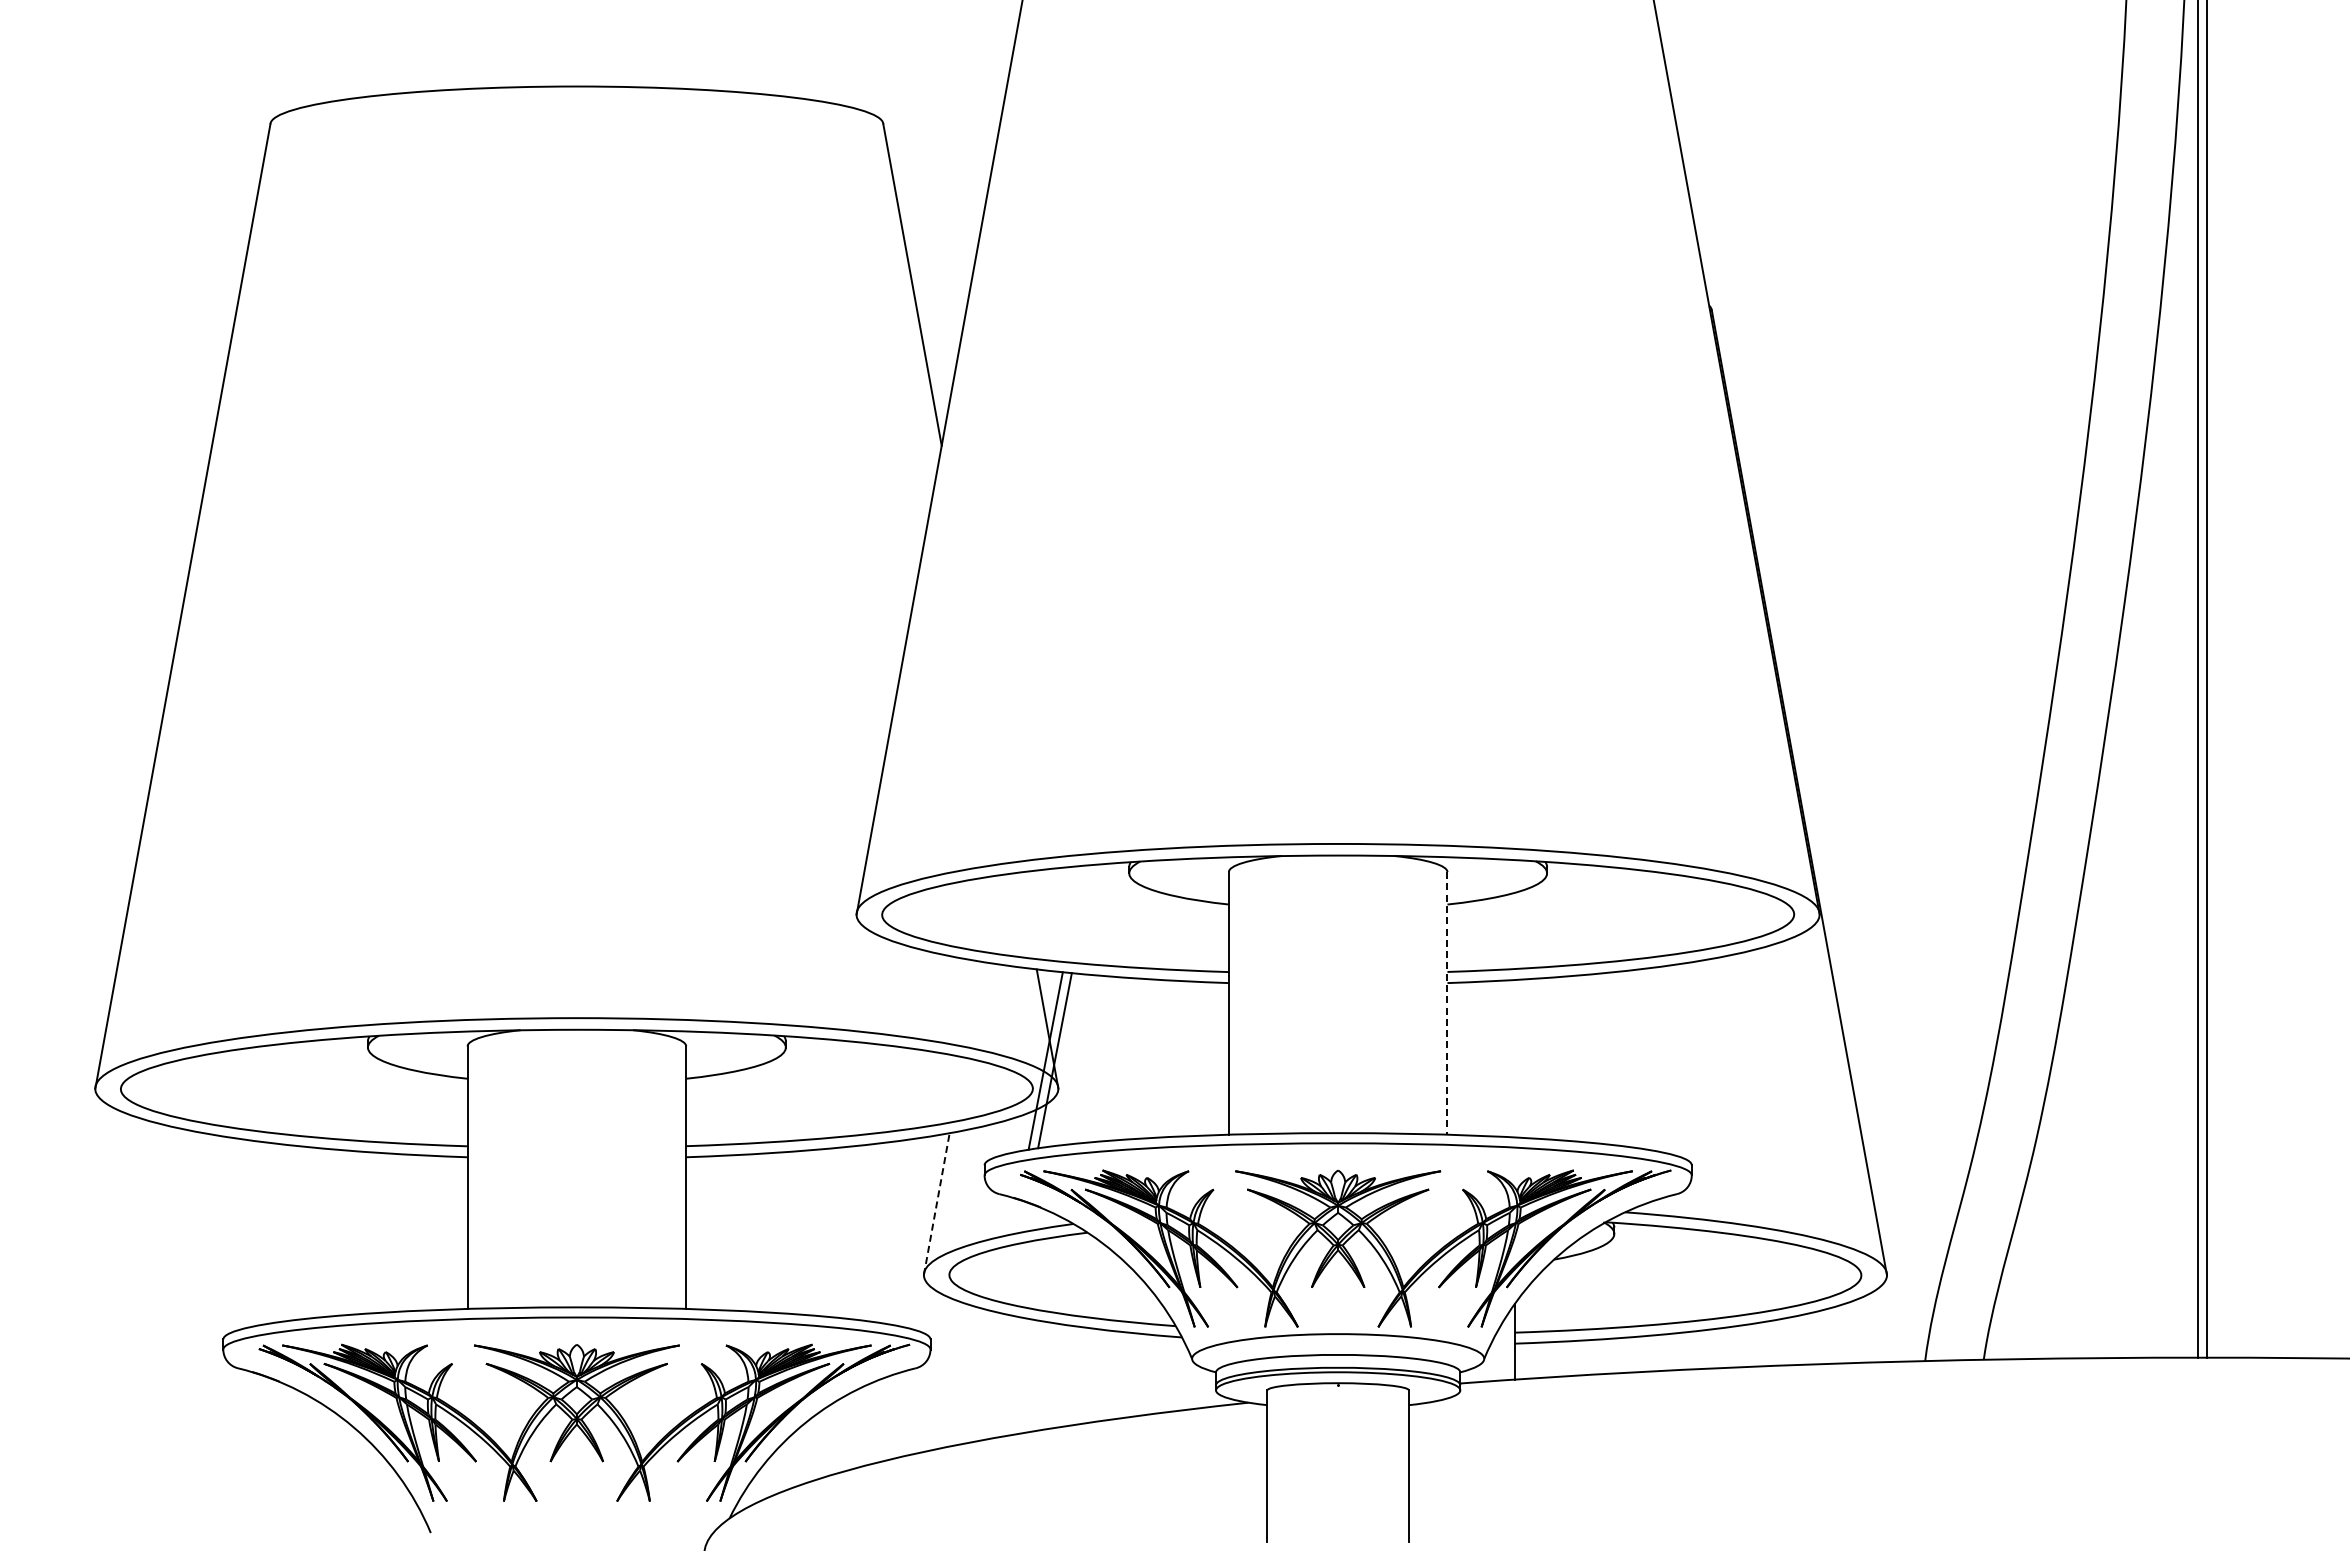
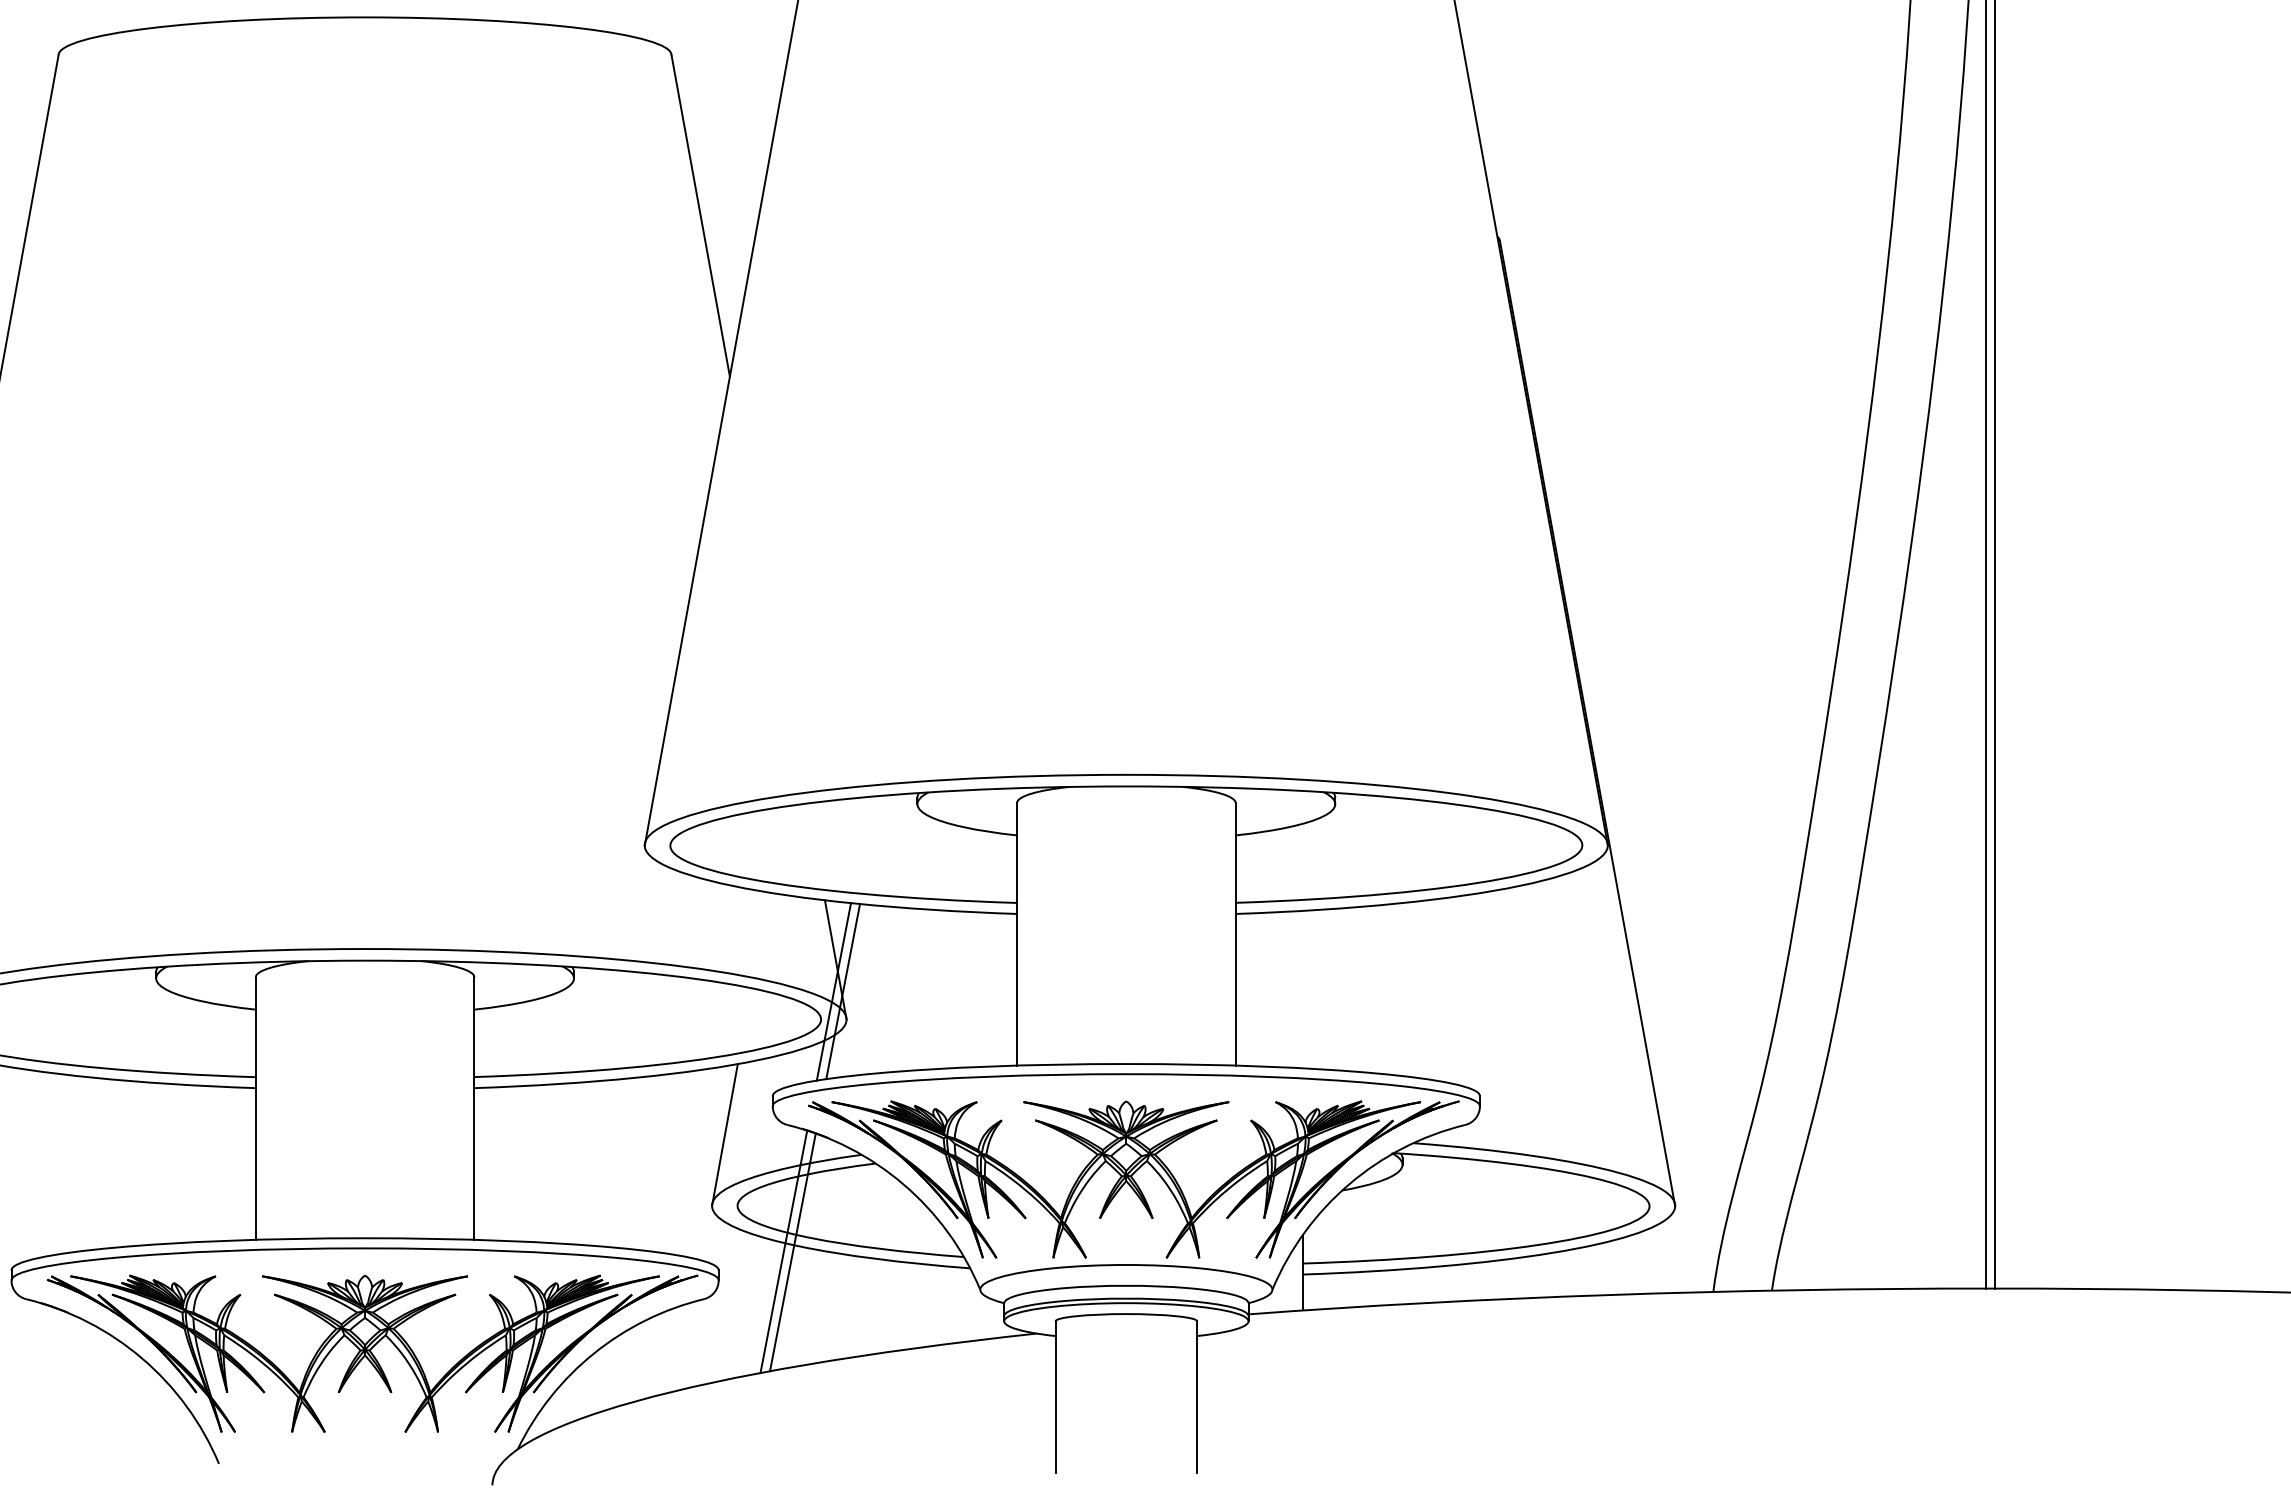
line: (1447, 1003) -> (1235, 934), dashed -> solid
line: (936, 1203) -> (724, 1134), dashed -> solid
line: (995, 1320) -> (783, 1251), added
line: (1004, 1321) -> (792, 1252), added

